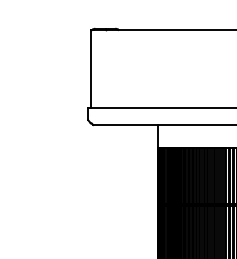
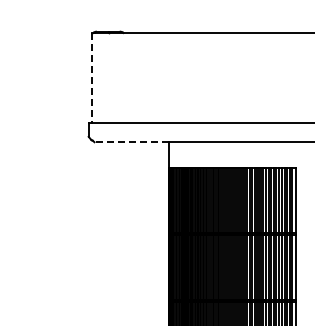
line: (91, 68) -> (92, 77), solid -> dashed
line: (125, 125) -> (131, 142), solid -> dashed

